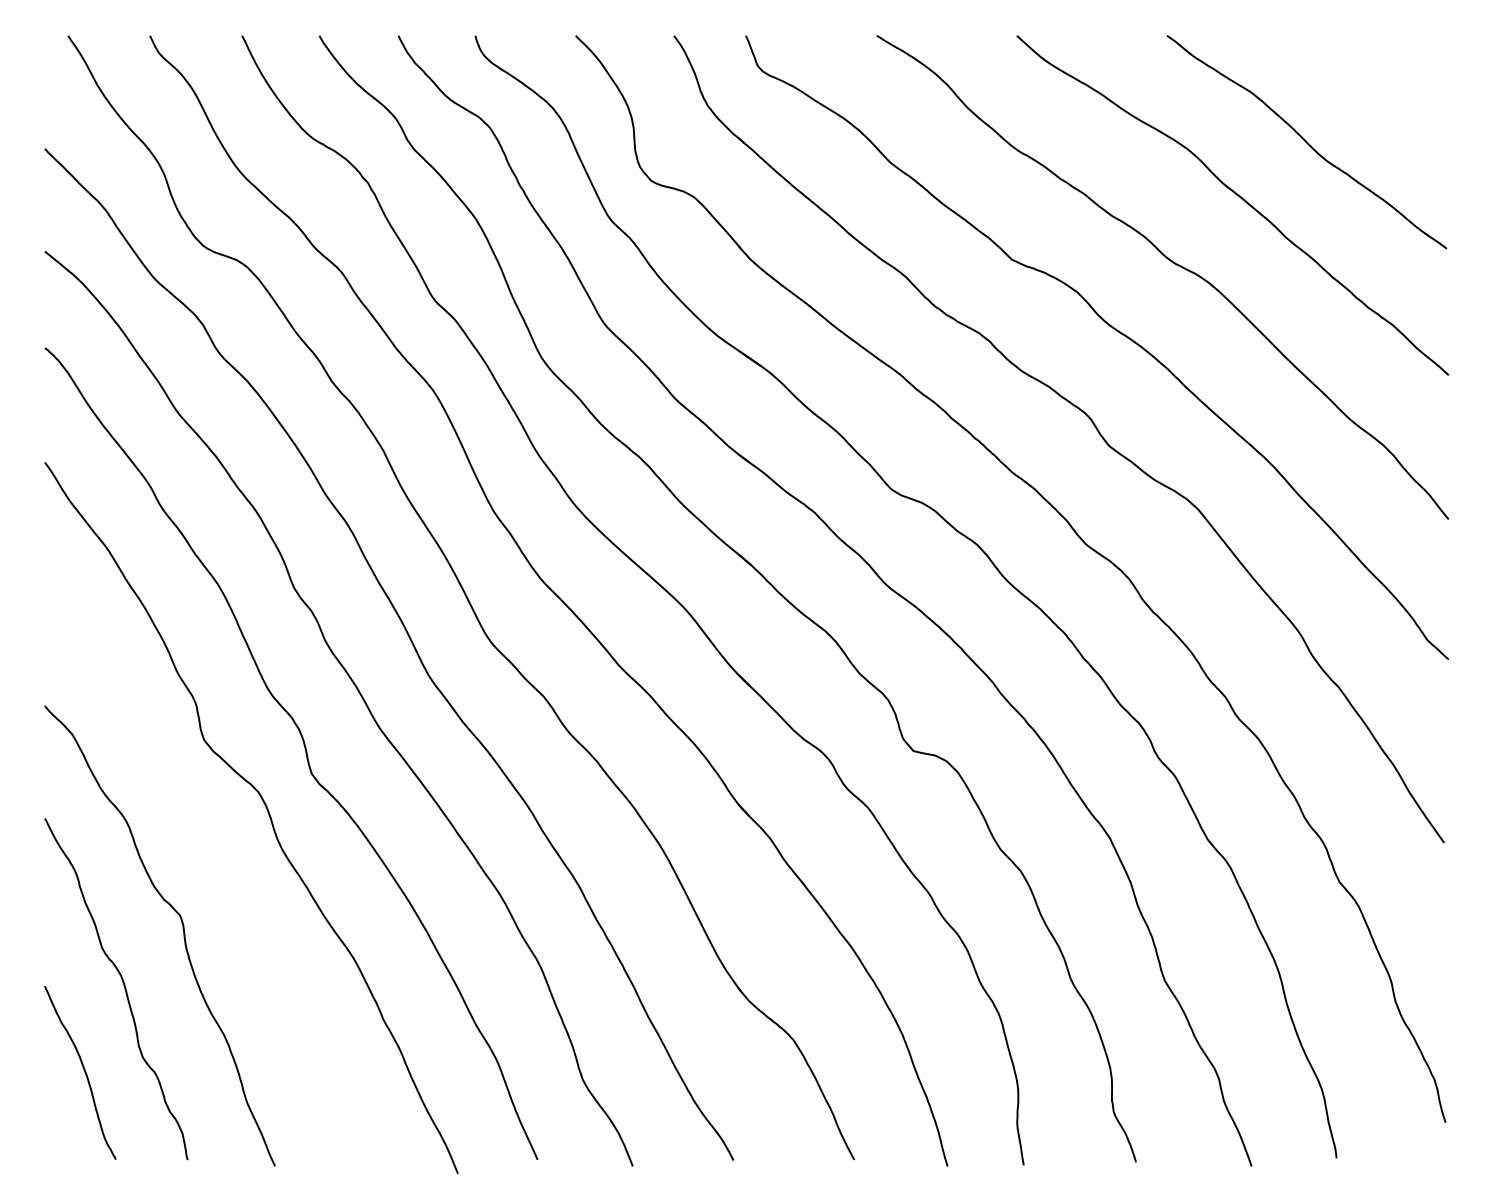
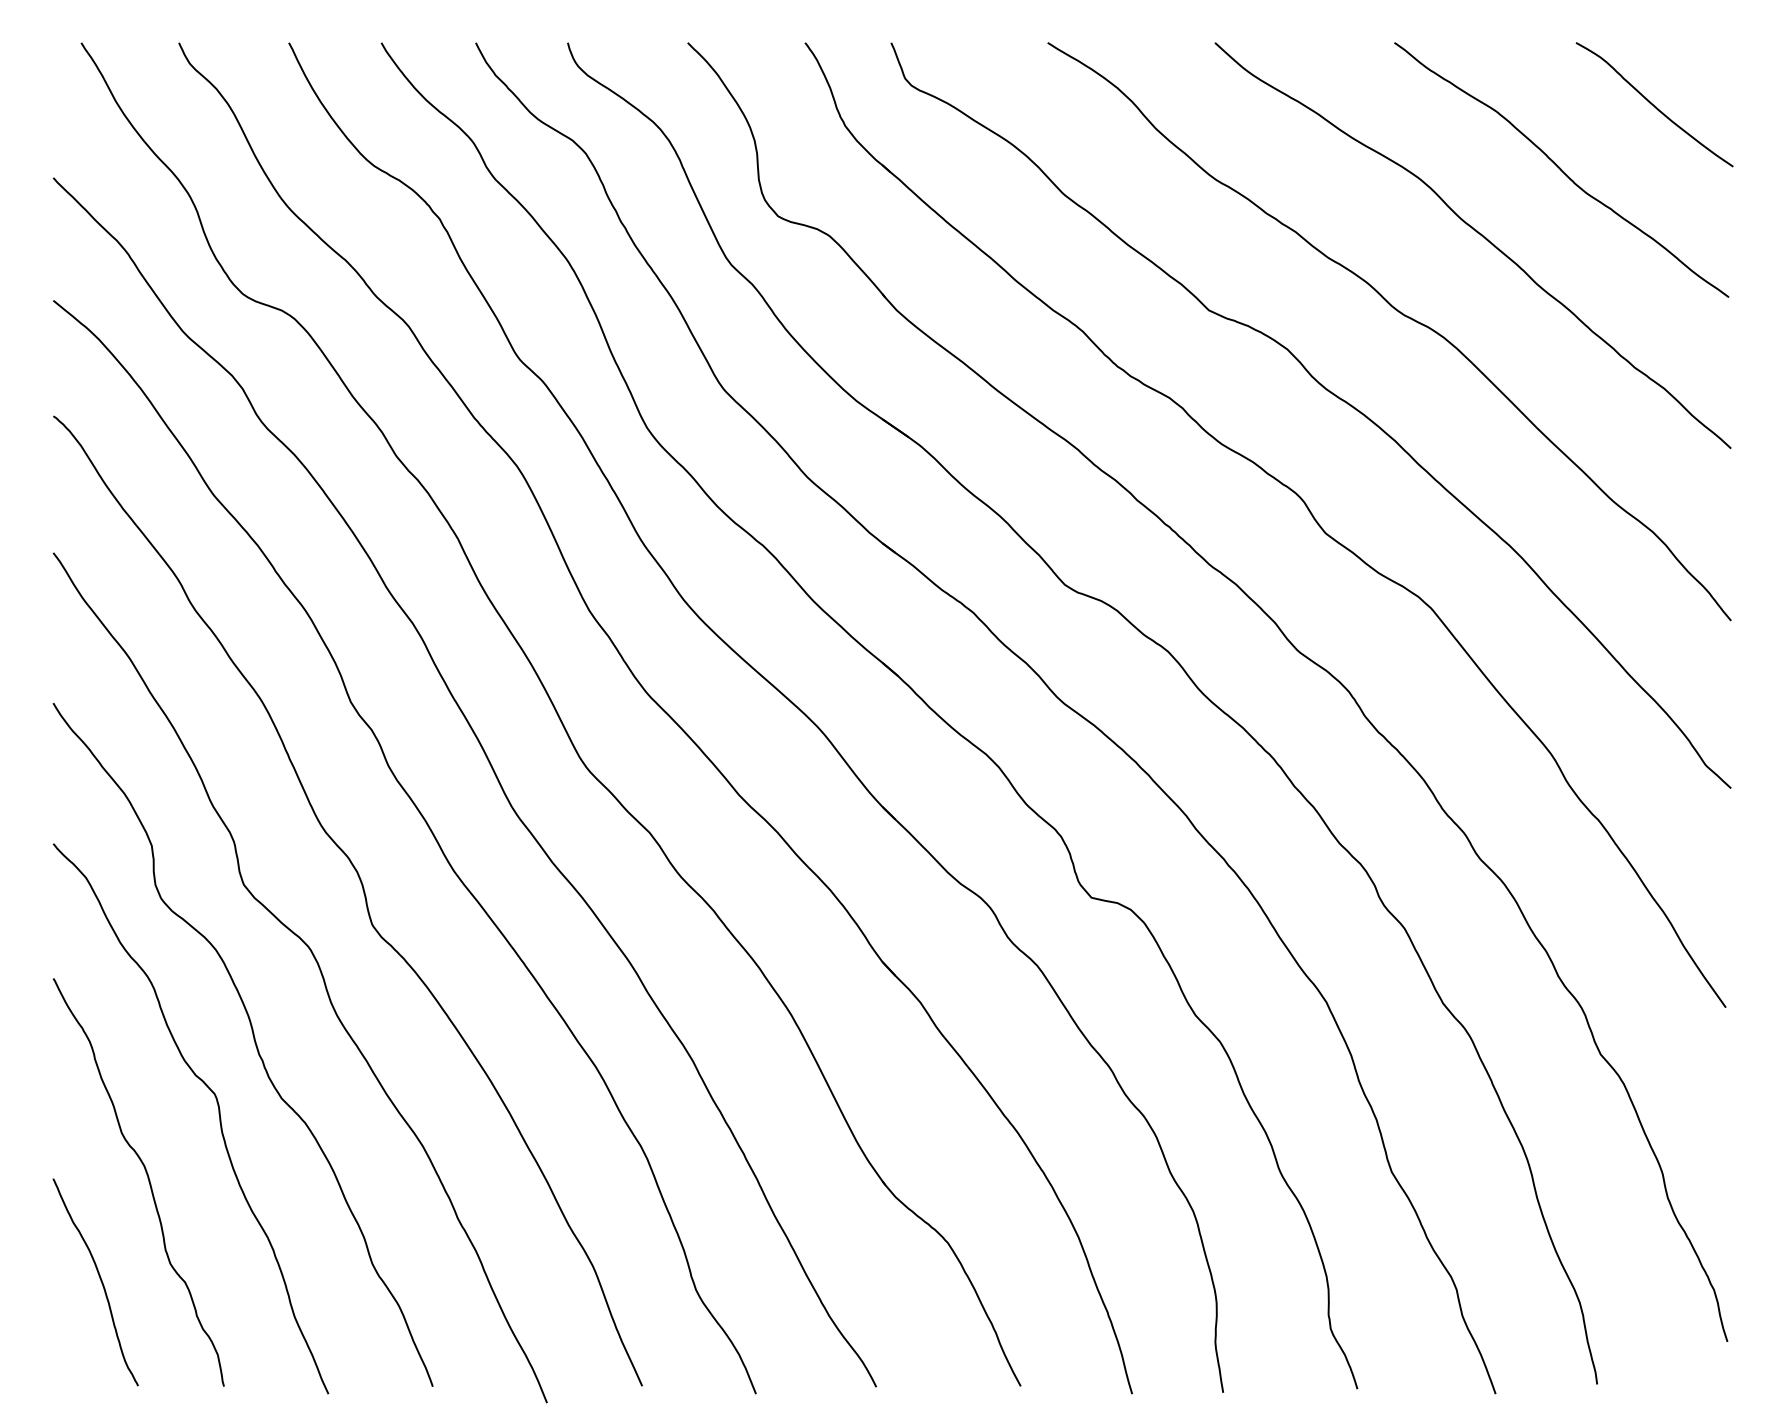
curve: (1383, 87) -> (1653, 104), added
curve: (213, 873) -> (254, 1043), added

